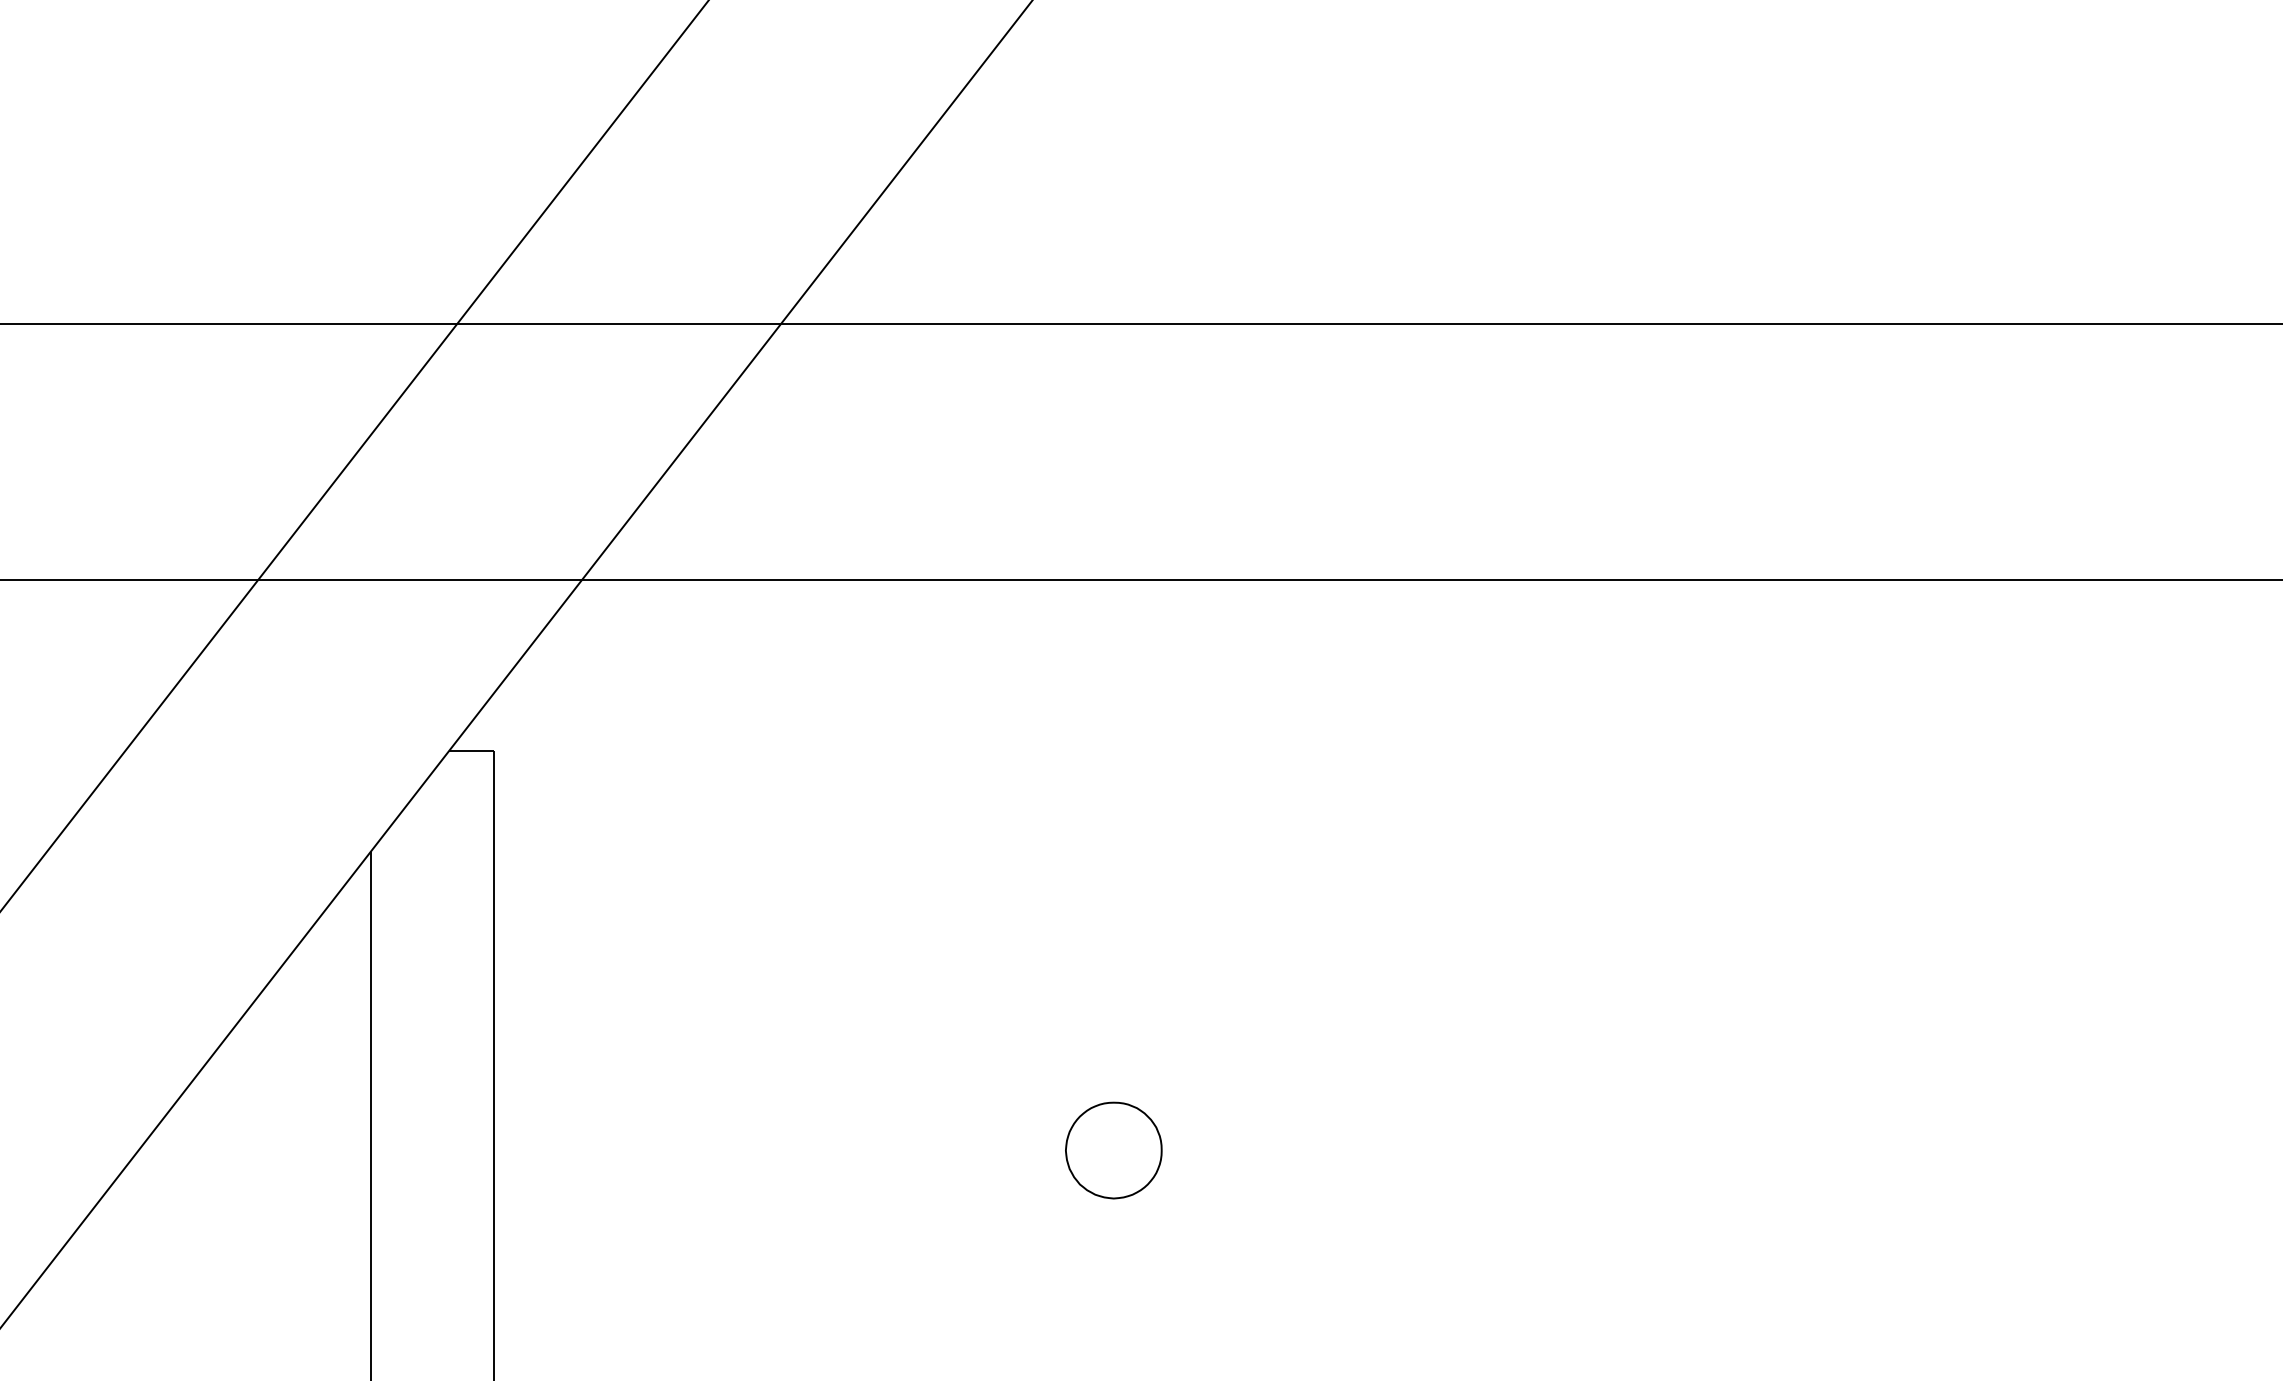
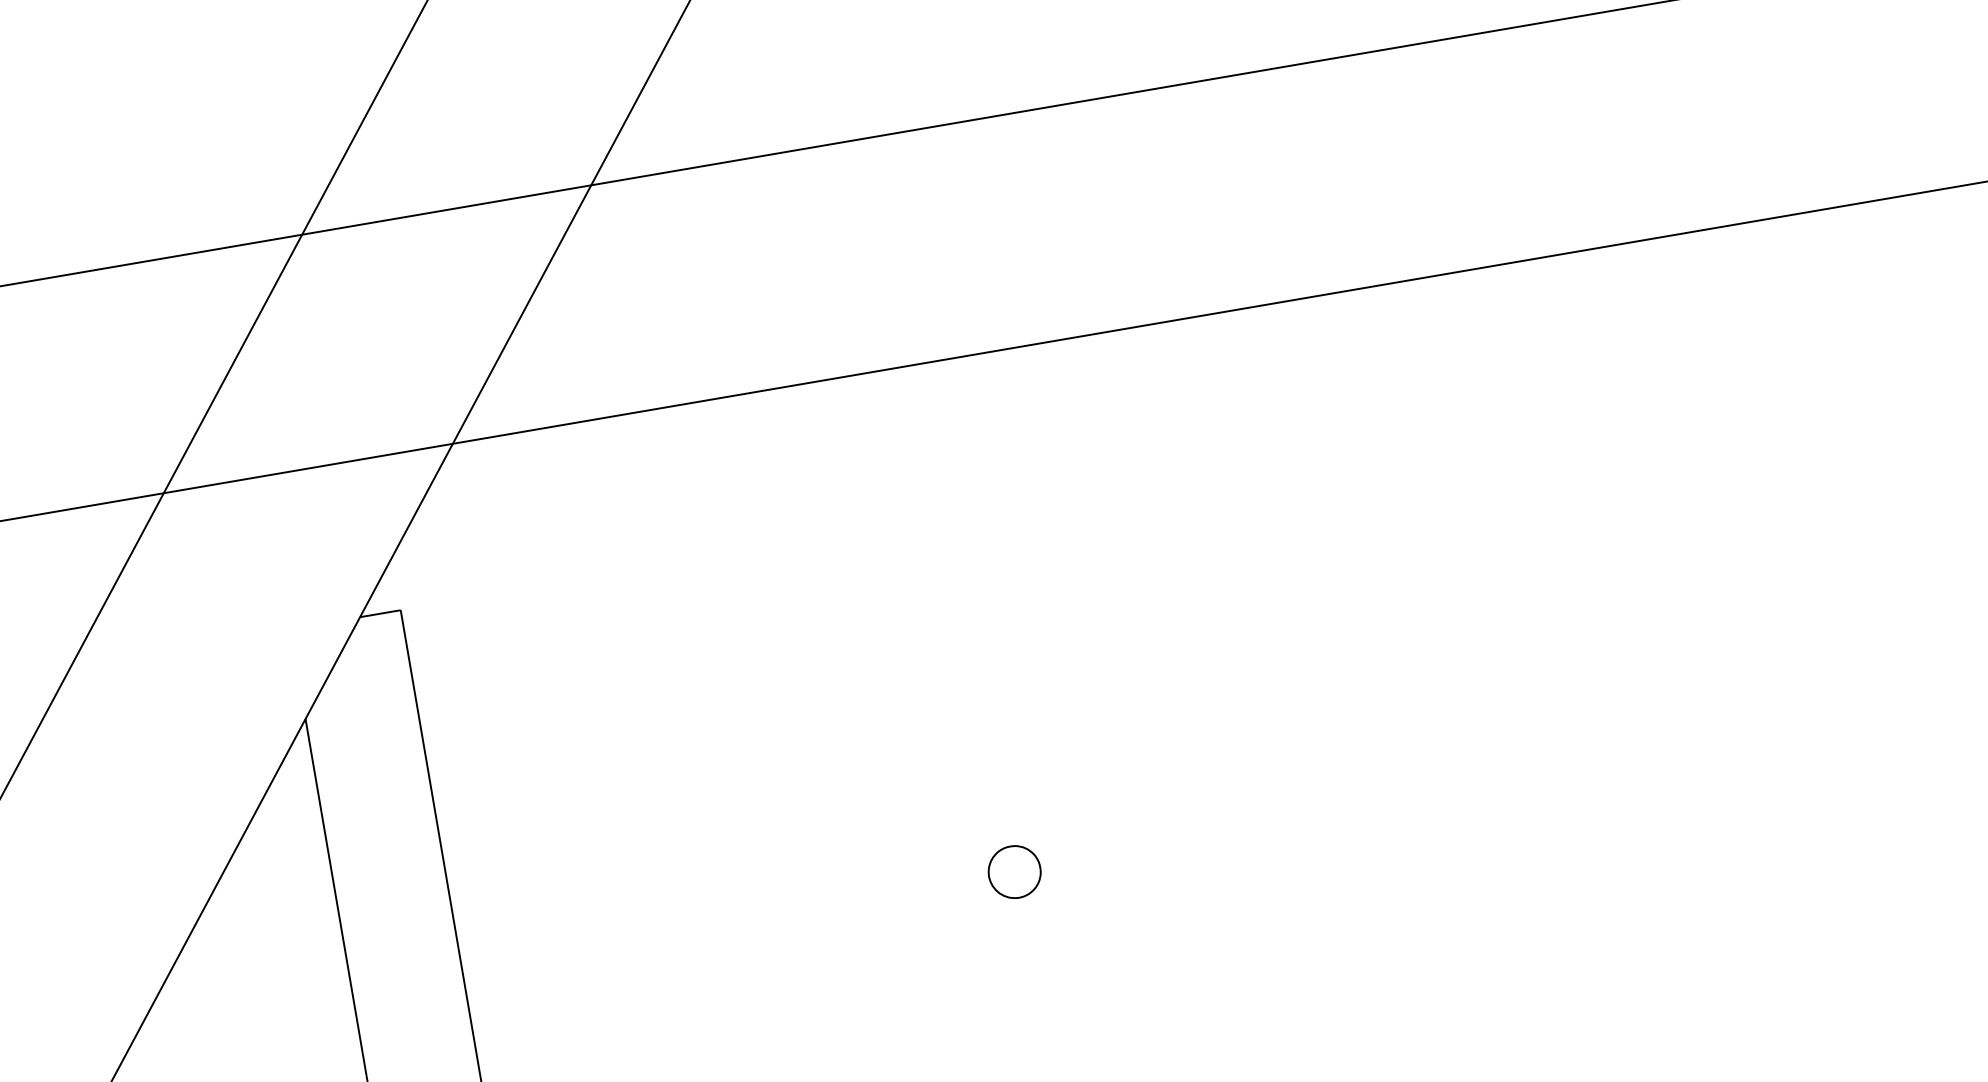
part: (1113, 1150) -> (1014, 872), size x0.6

